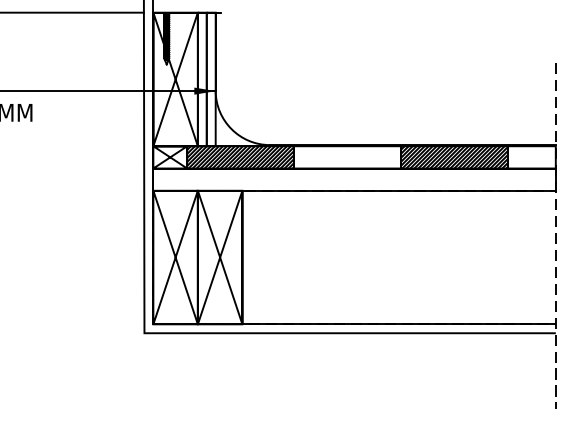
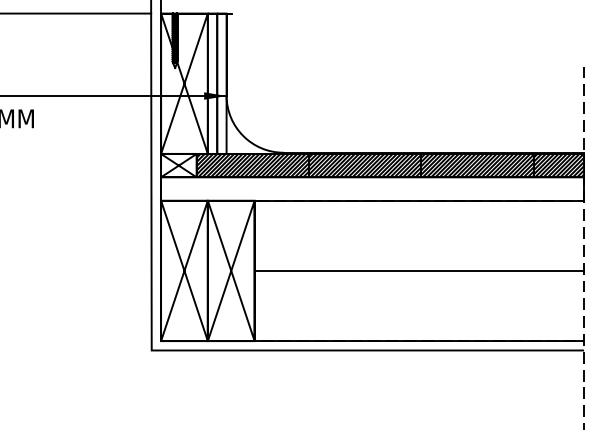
hatch: (347, 157) -> (365, 165), added
hatch: (531, 157) -> (558, 165), added
line: (398, 257) -> (418, 270), added

